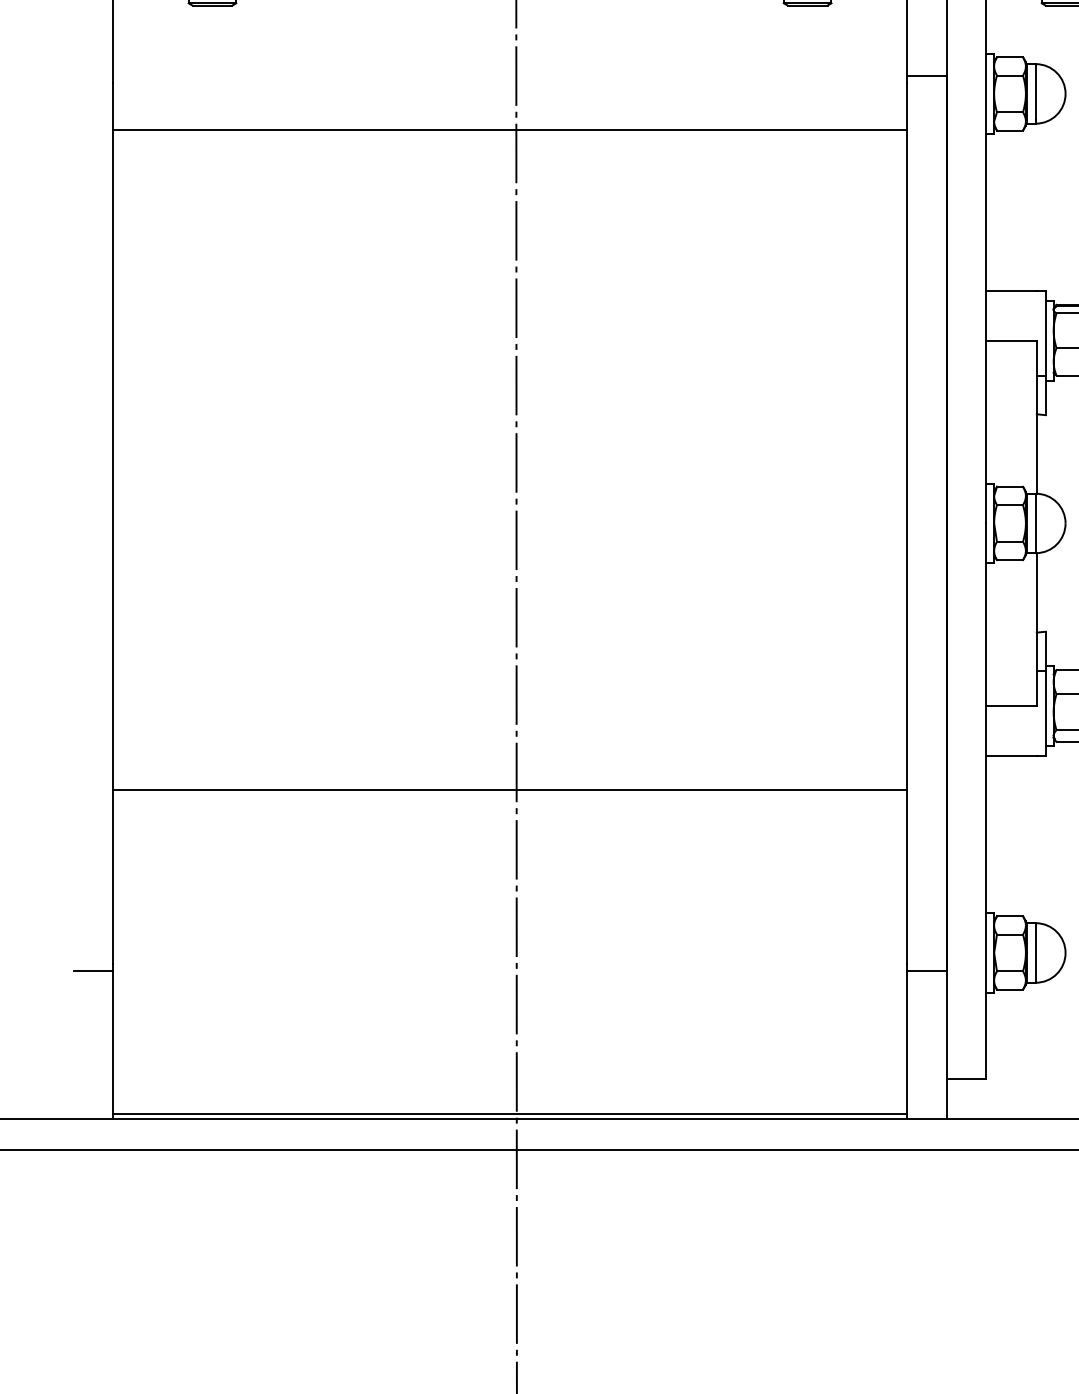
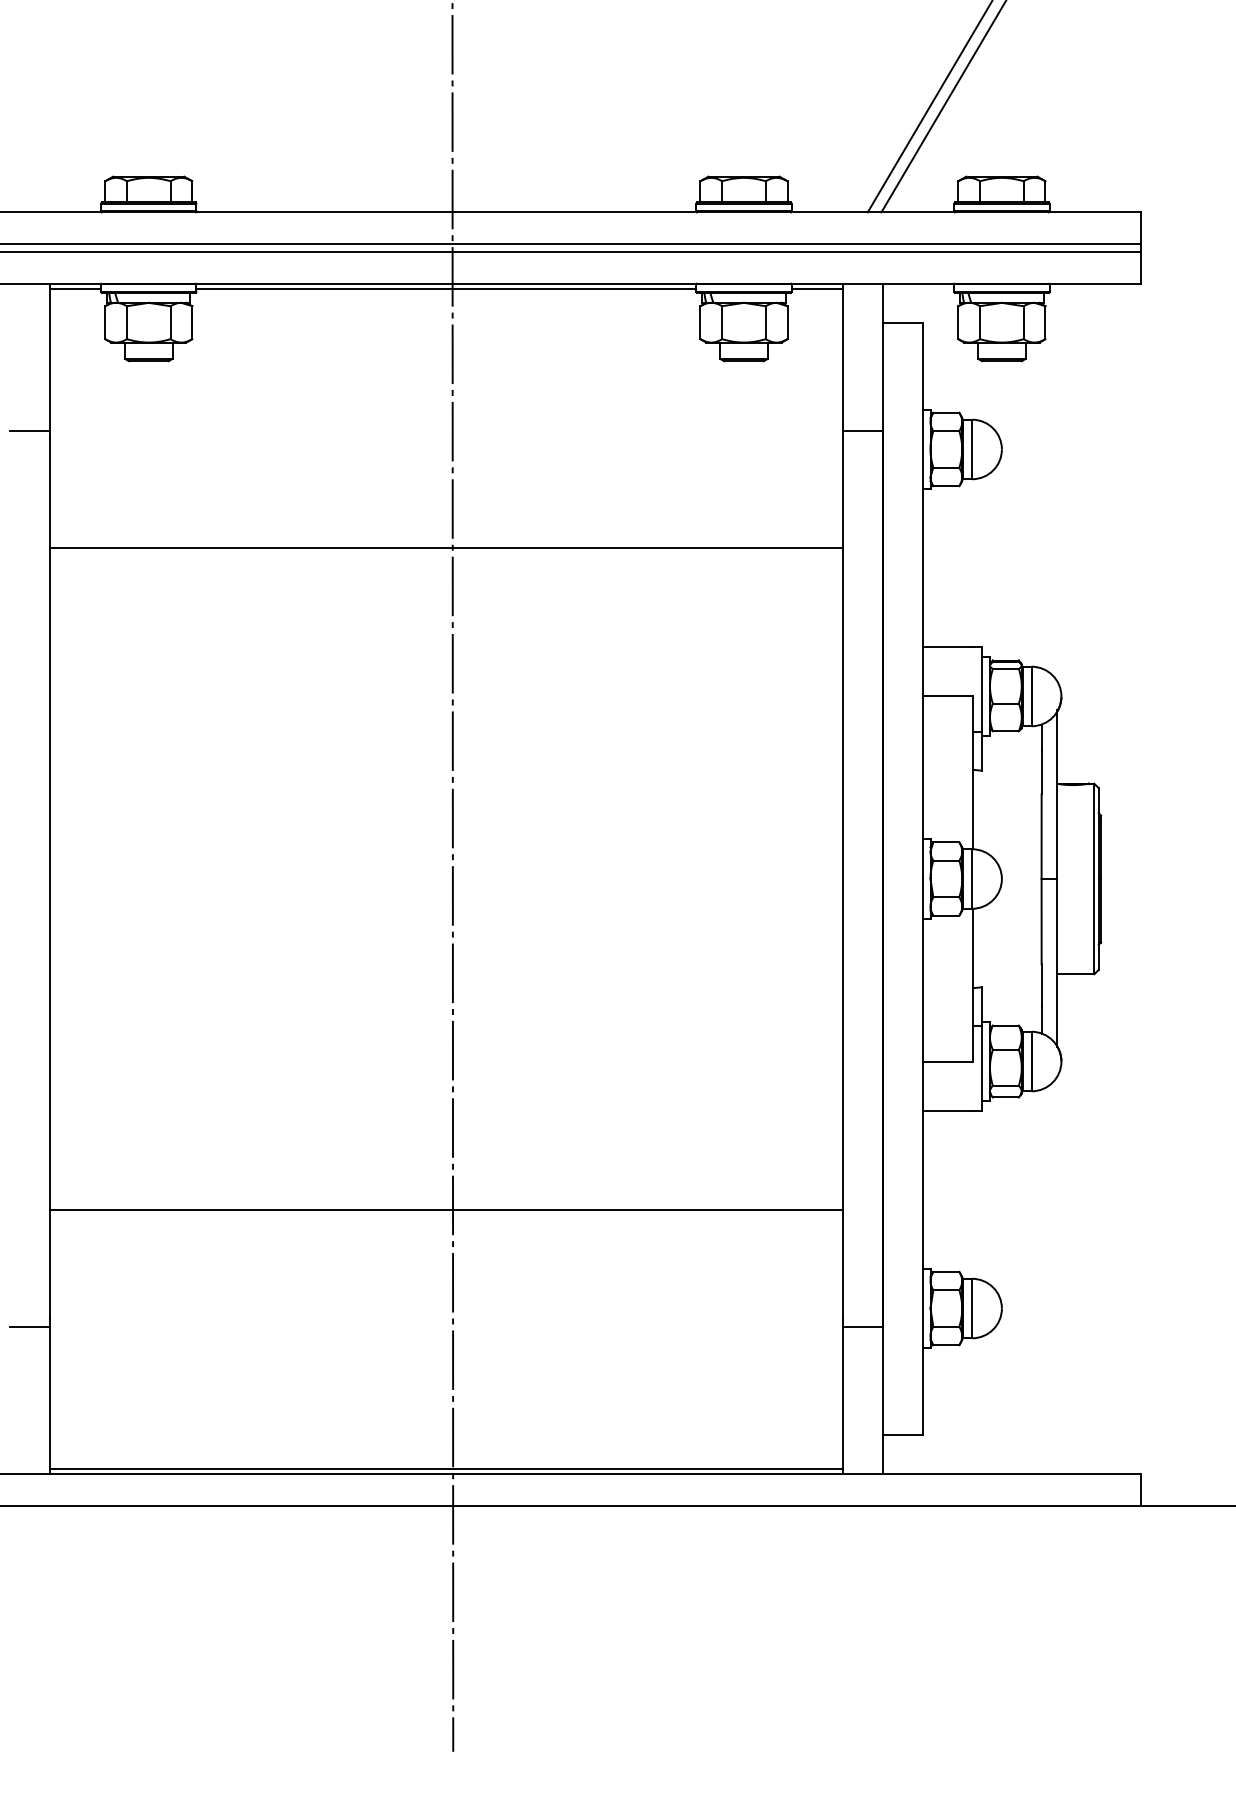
line: (93, 75) -> (29, 431), added
line: (510, 129) -> (446, 548), moved
line: (510, 789) -> (446, 1209), moved

